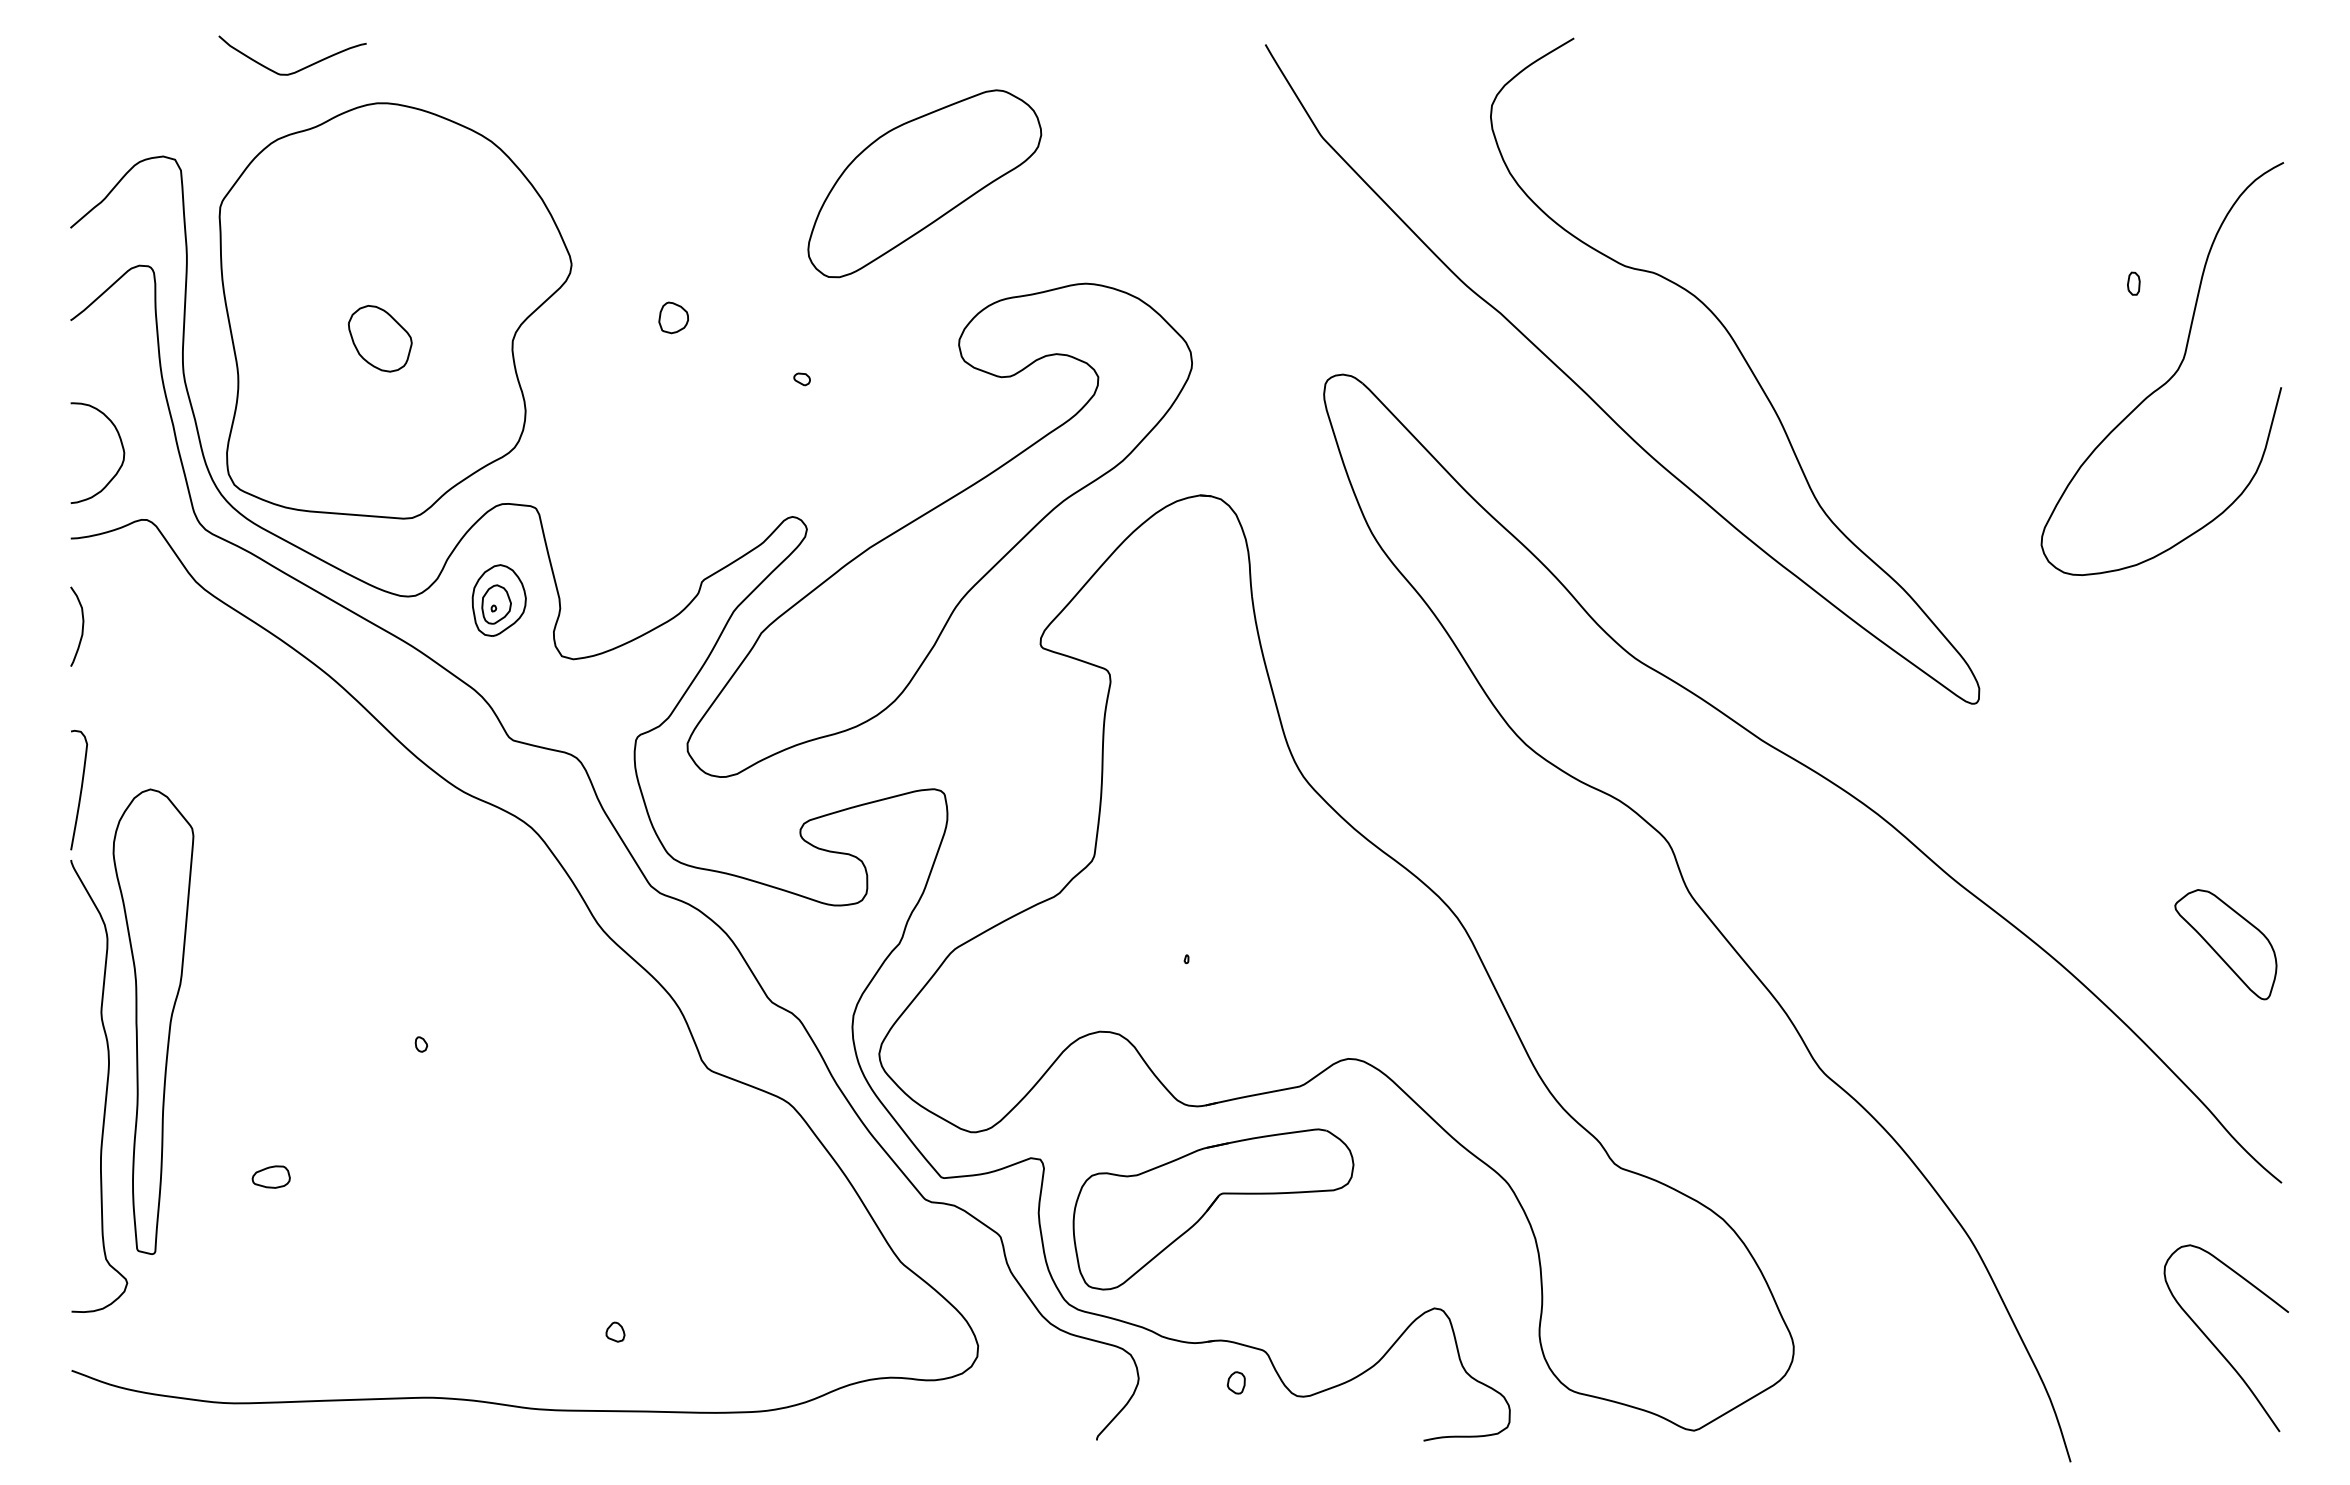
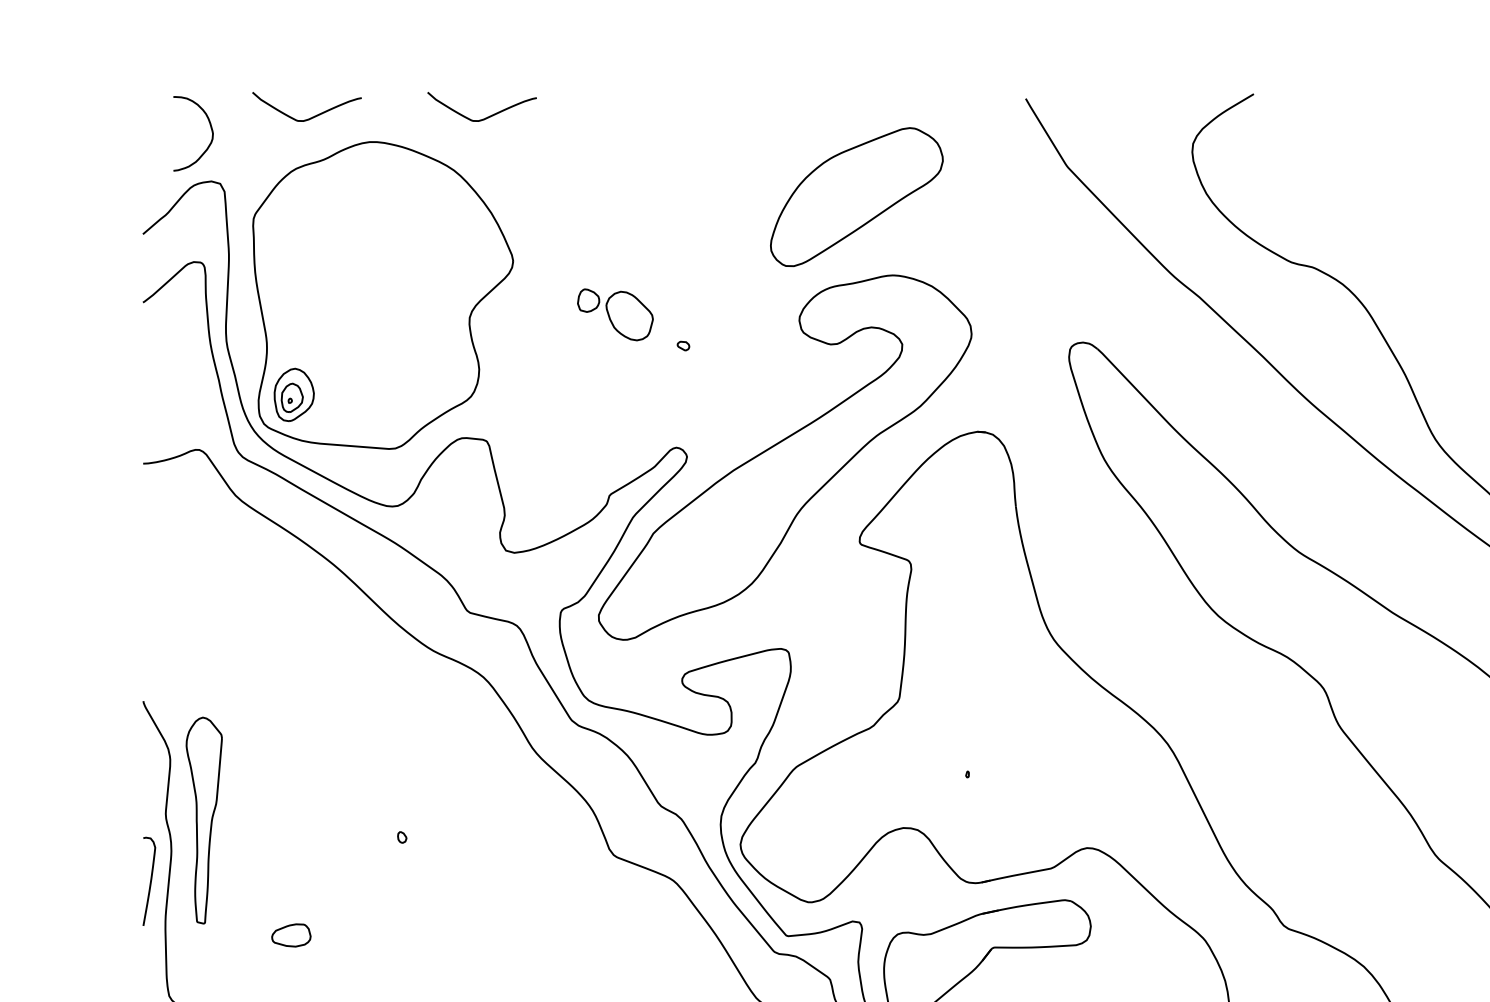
curve: (536, 69) -> (487, 117), added
part: (924, 183) -> (856, 196), moved
part: (380, 338) -> (629, 315), moved
curve: (121, 446) -> (210, 128), moved
part: (498, 600) -> (293, 394), moved
curve: (82, 626) -> (151, 528), removed
curve: (80, 789) -> (150, 881), moved
part: (153, 1021) -> (204, 820), size x0.6
part: (270, 1176) -> (290, 934), size x1.4

